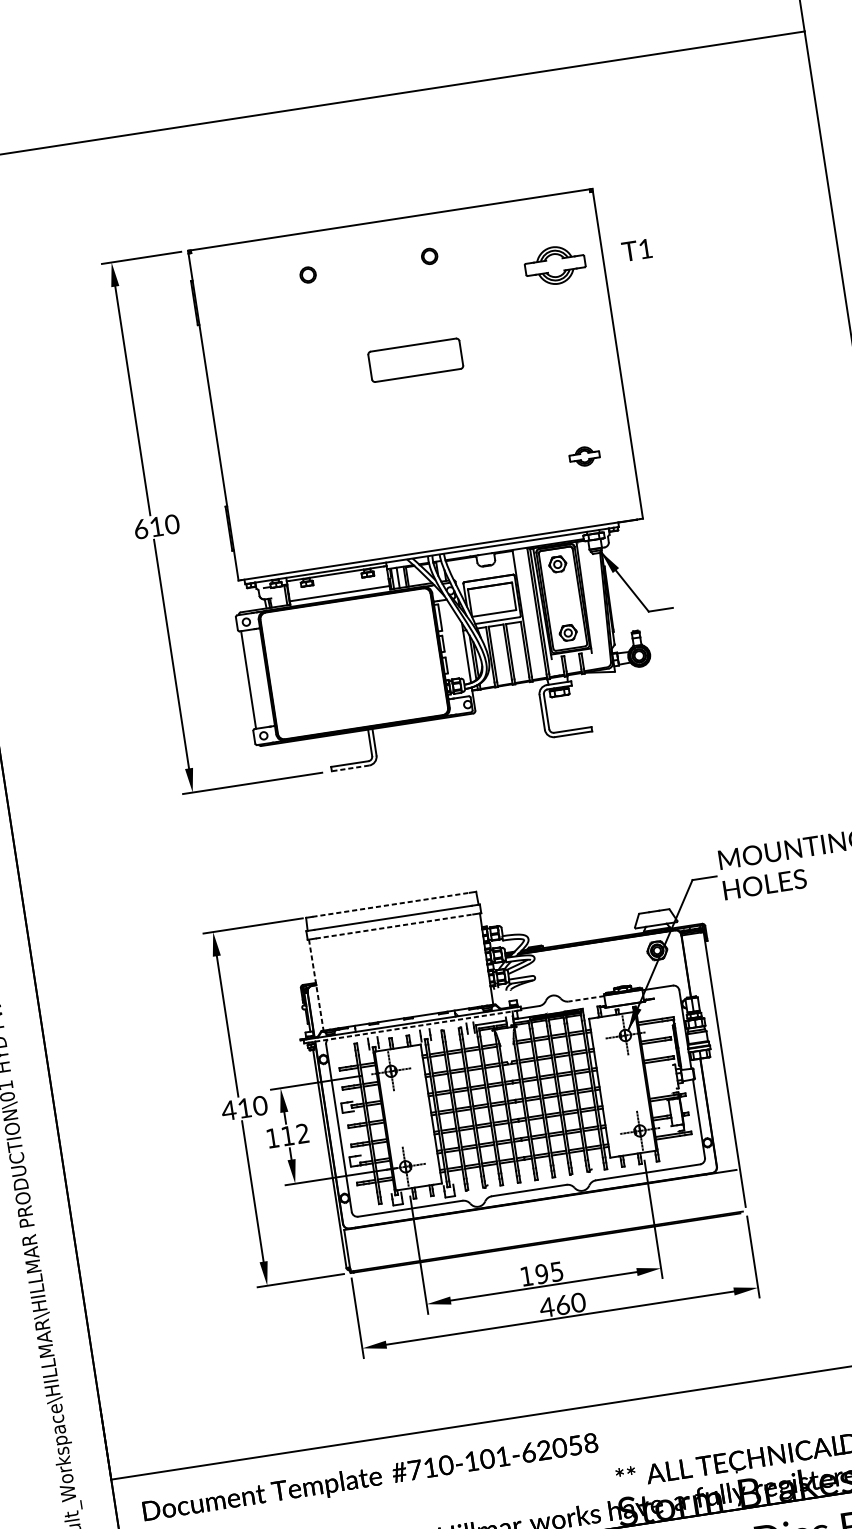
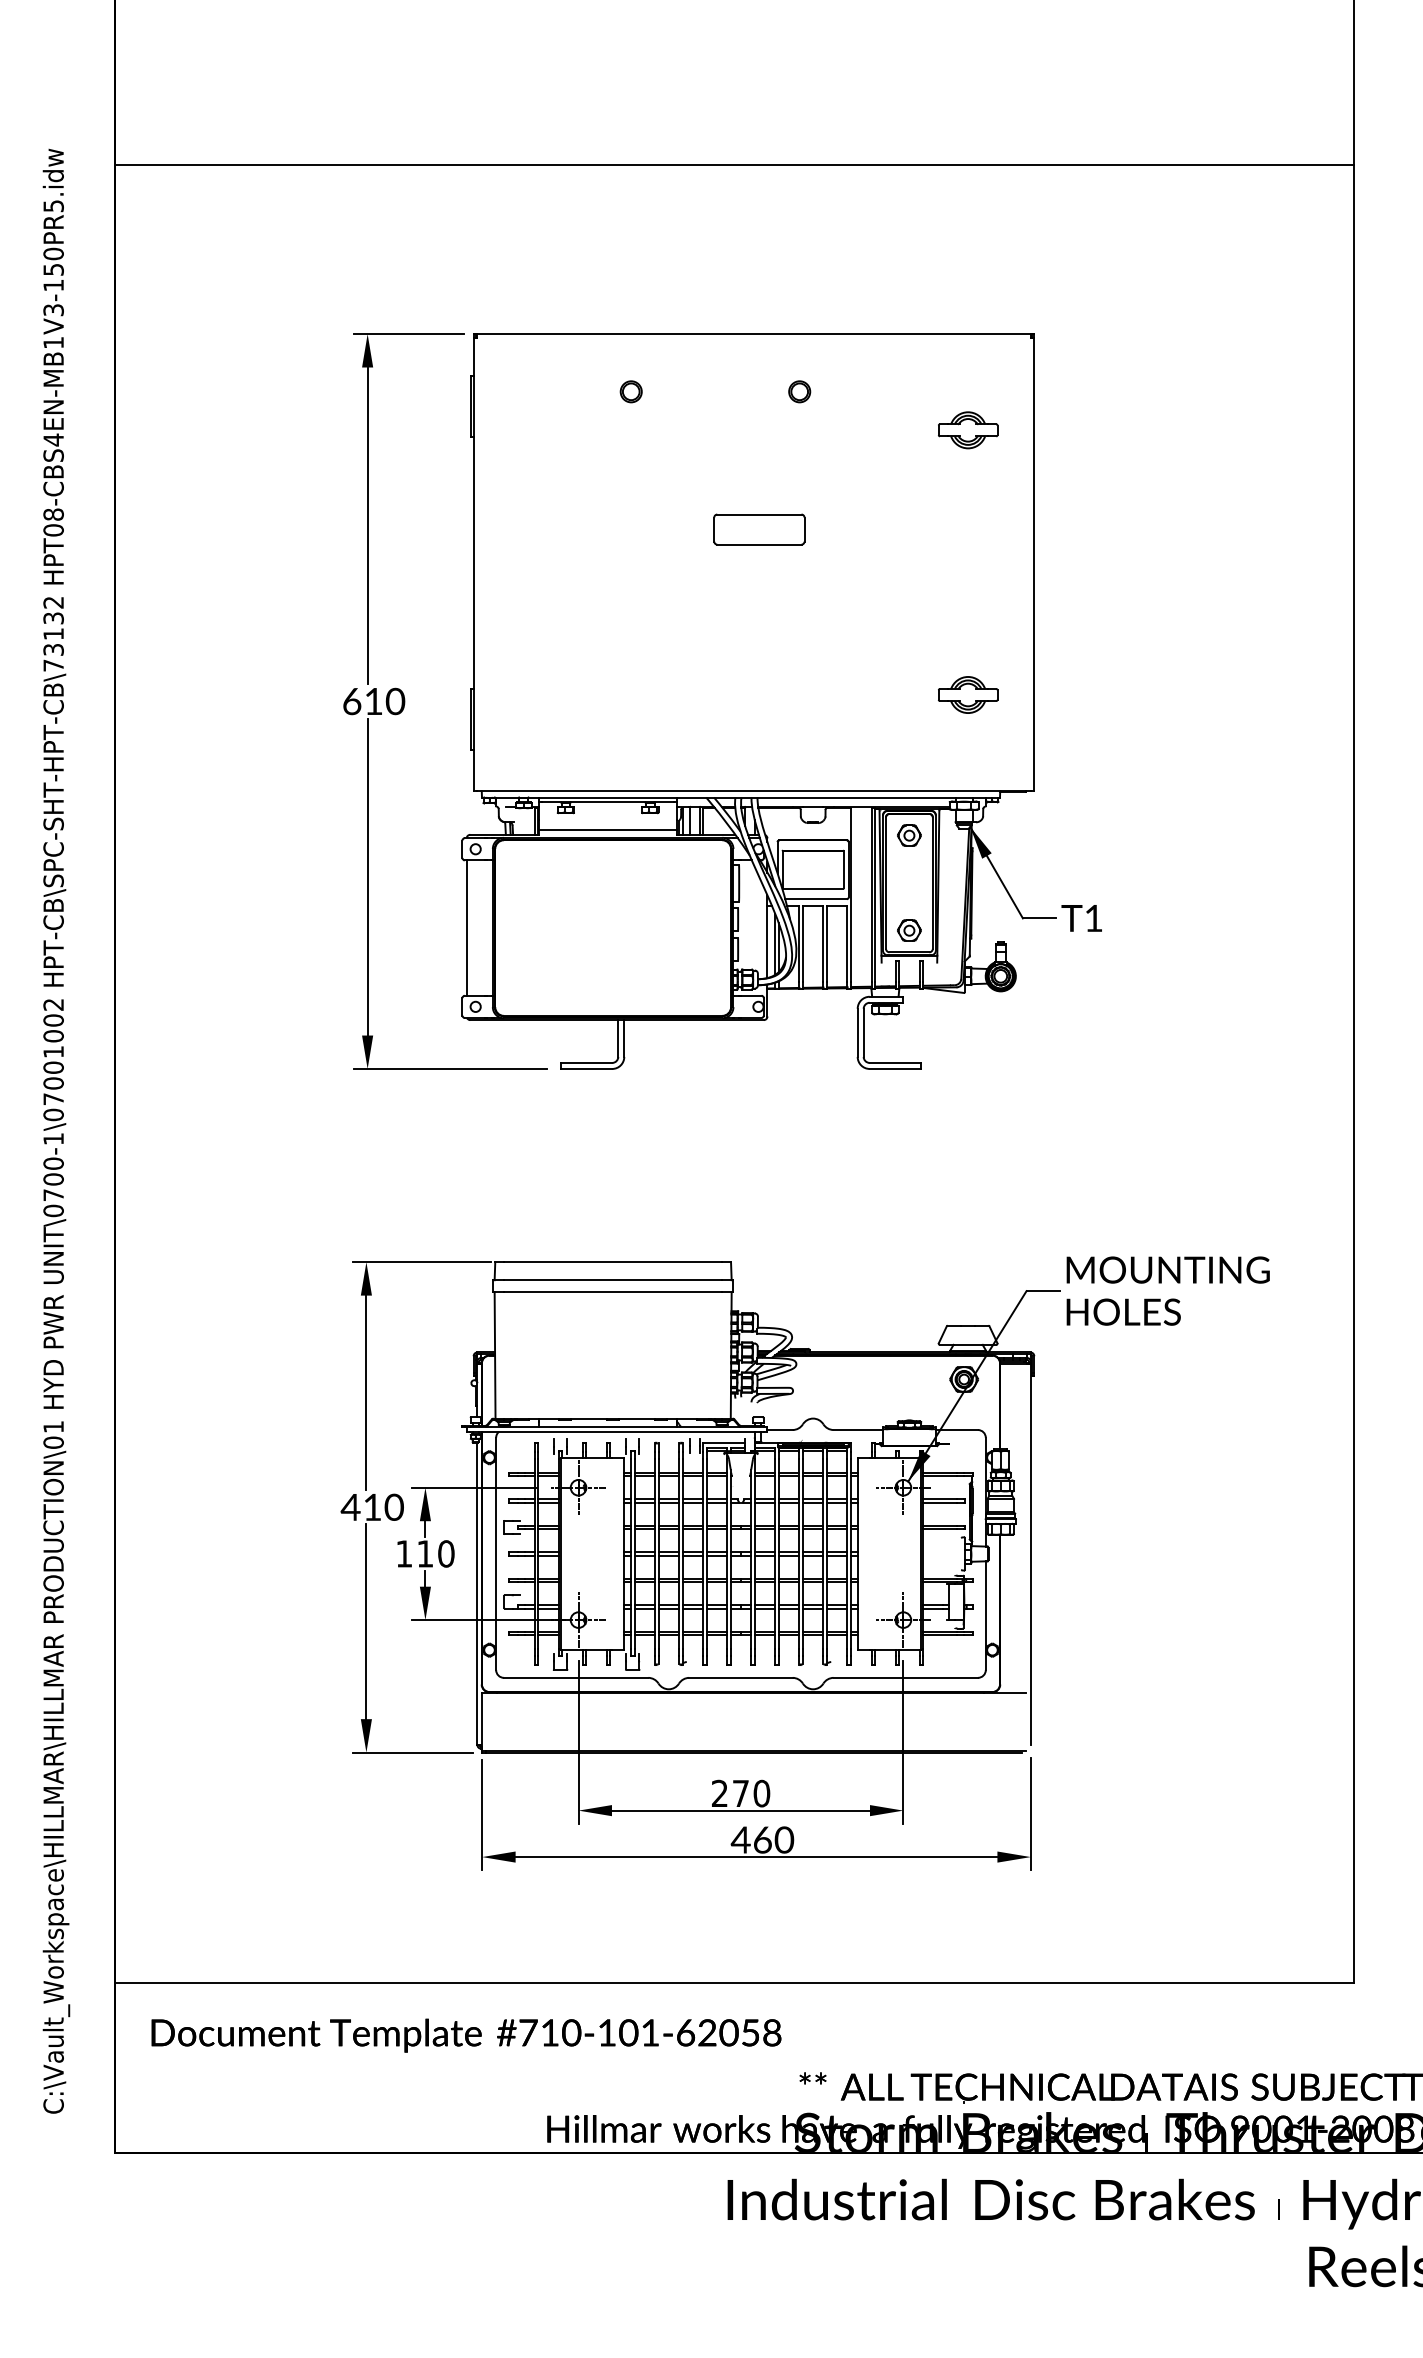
text: (636, 250) -> (1081, 918), moved
part: (555, 265) -> (968, 430), size x0.71
part: (415, 360) -> (759, 529), size x0.71
part: (584, 456) -> (968, 694), size x1.43
line: (350, 768) -> (586, 1068), dashed -> solid
line: (391, 905) -> (613, 1262), dashed -> solid
line: (394, 926) -> (613, 1292), dashed -> solid
line: (316, 985) -> (495, 1355), dashed -> solid
line: (586, 999) -> (858, 1430), dashed -> solid
line: (412, 1026) -> (617, 1431), dashed -> solid
text: (303, 1133) -> (446, 1553), 112 -> 110
text: (542, 1273) -> (741, 1793), 195 -> 270

